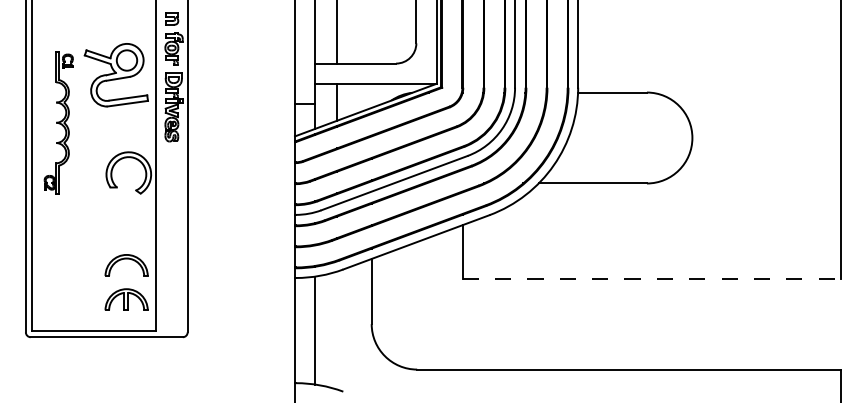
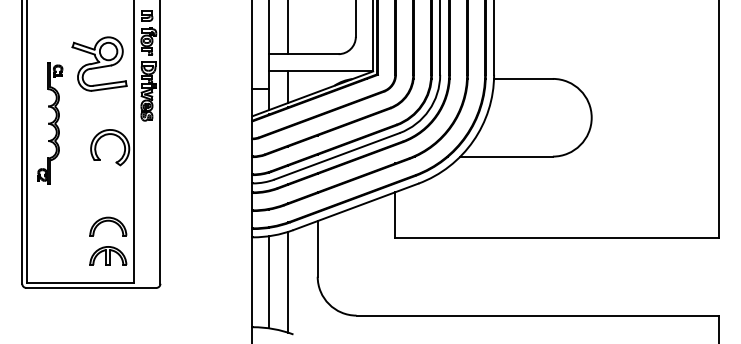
part: (58, 122) -> (50, 123), moved
line: (652, 278) -> (557, 237), dashed -> solid
line: (337, 329) -> (288, 281), added

